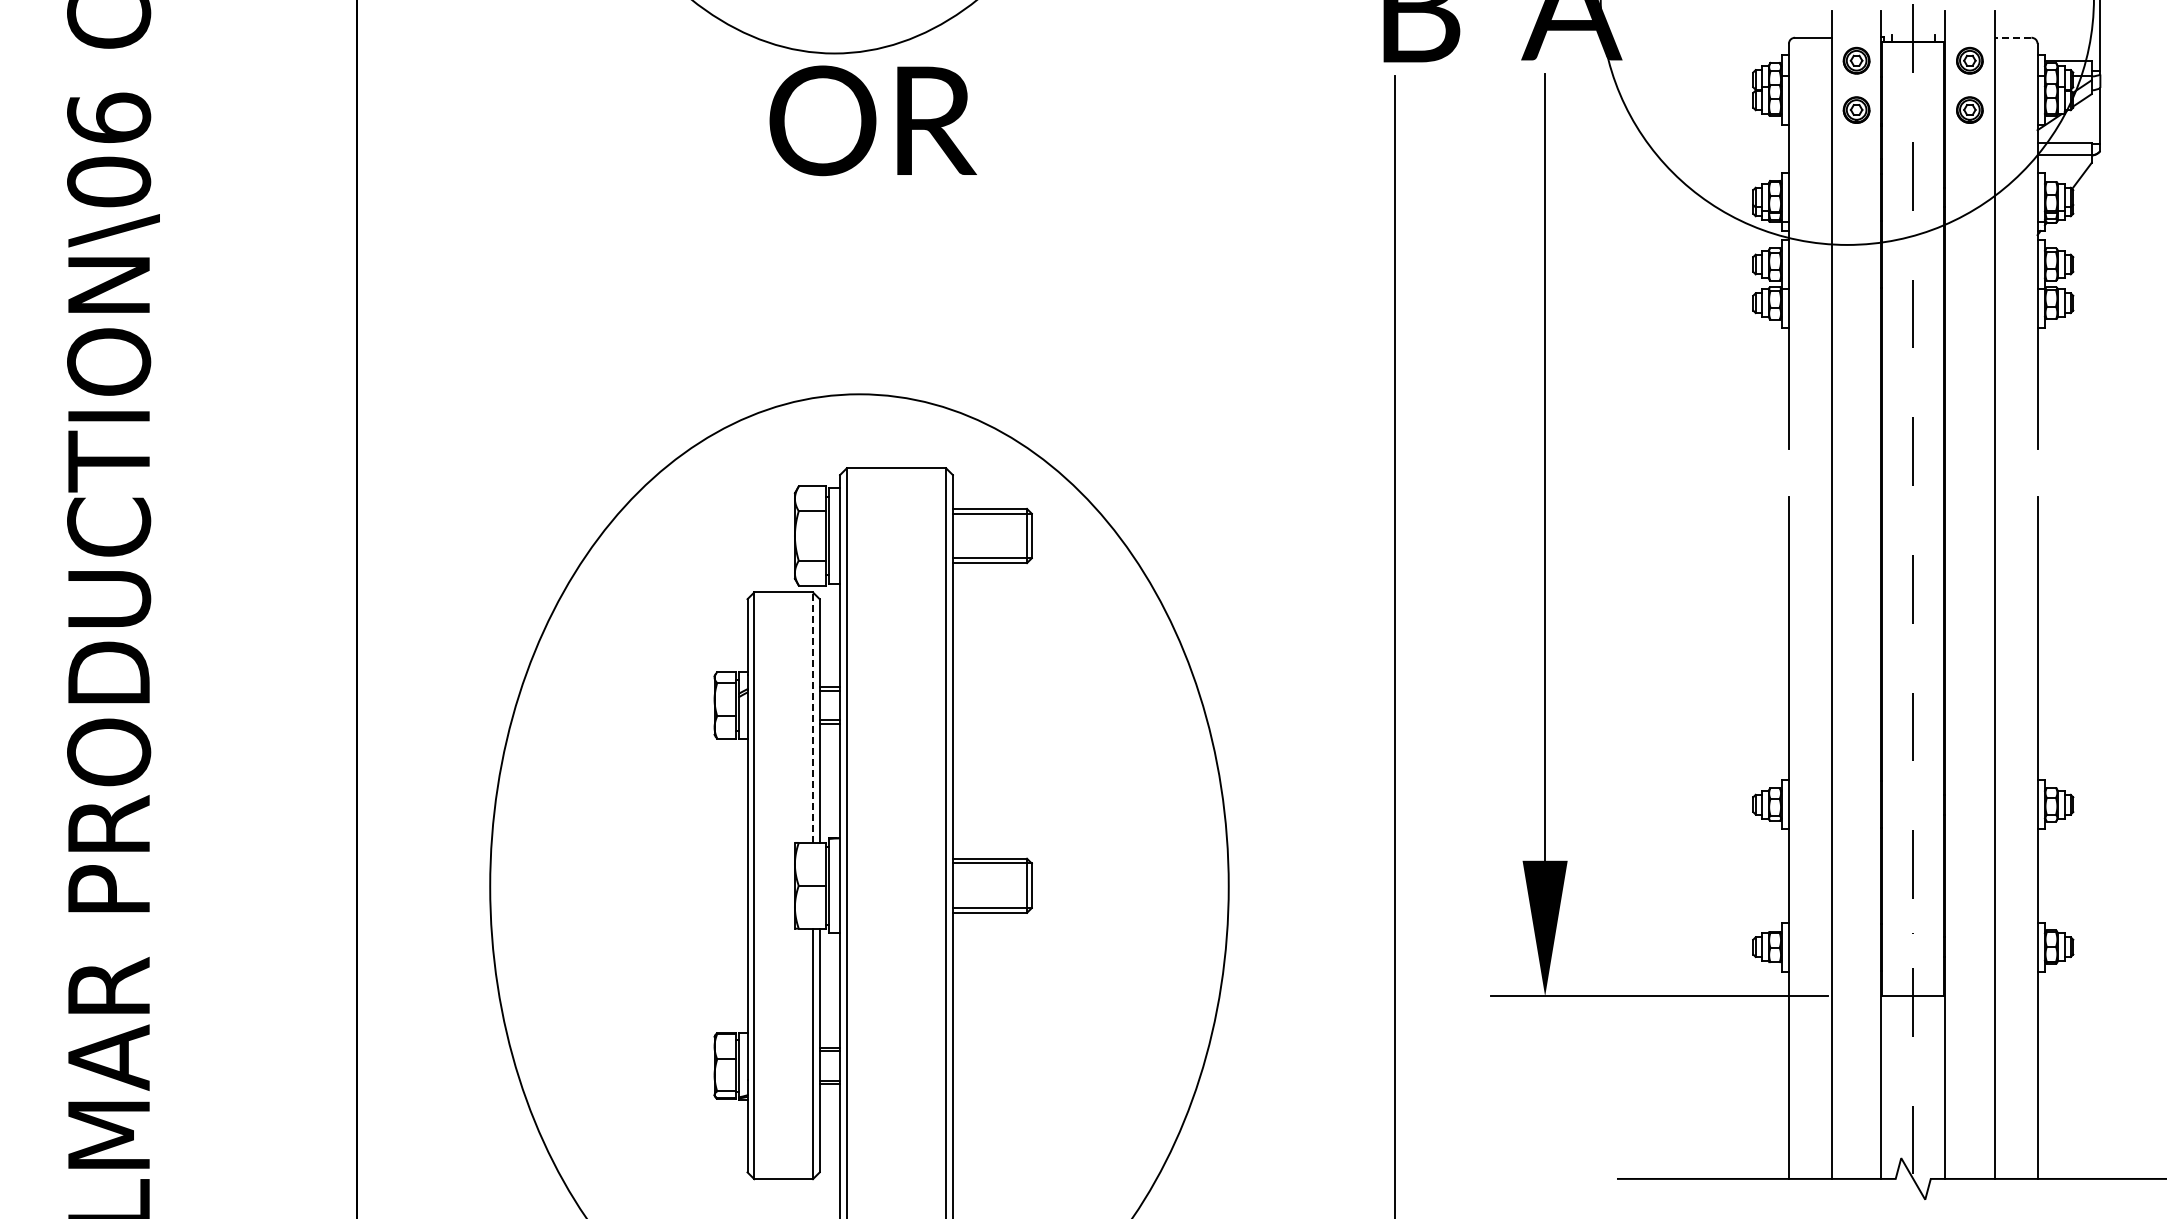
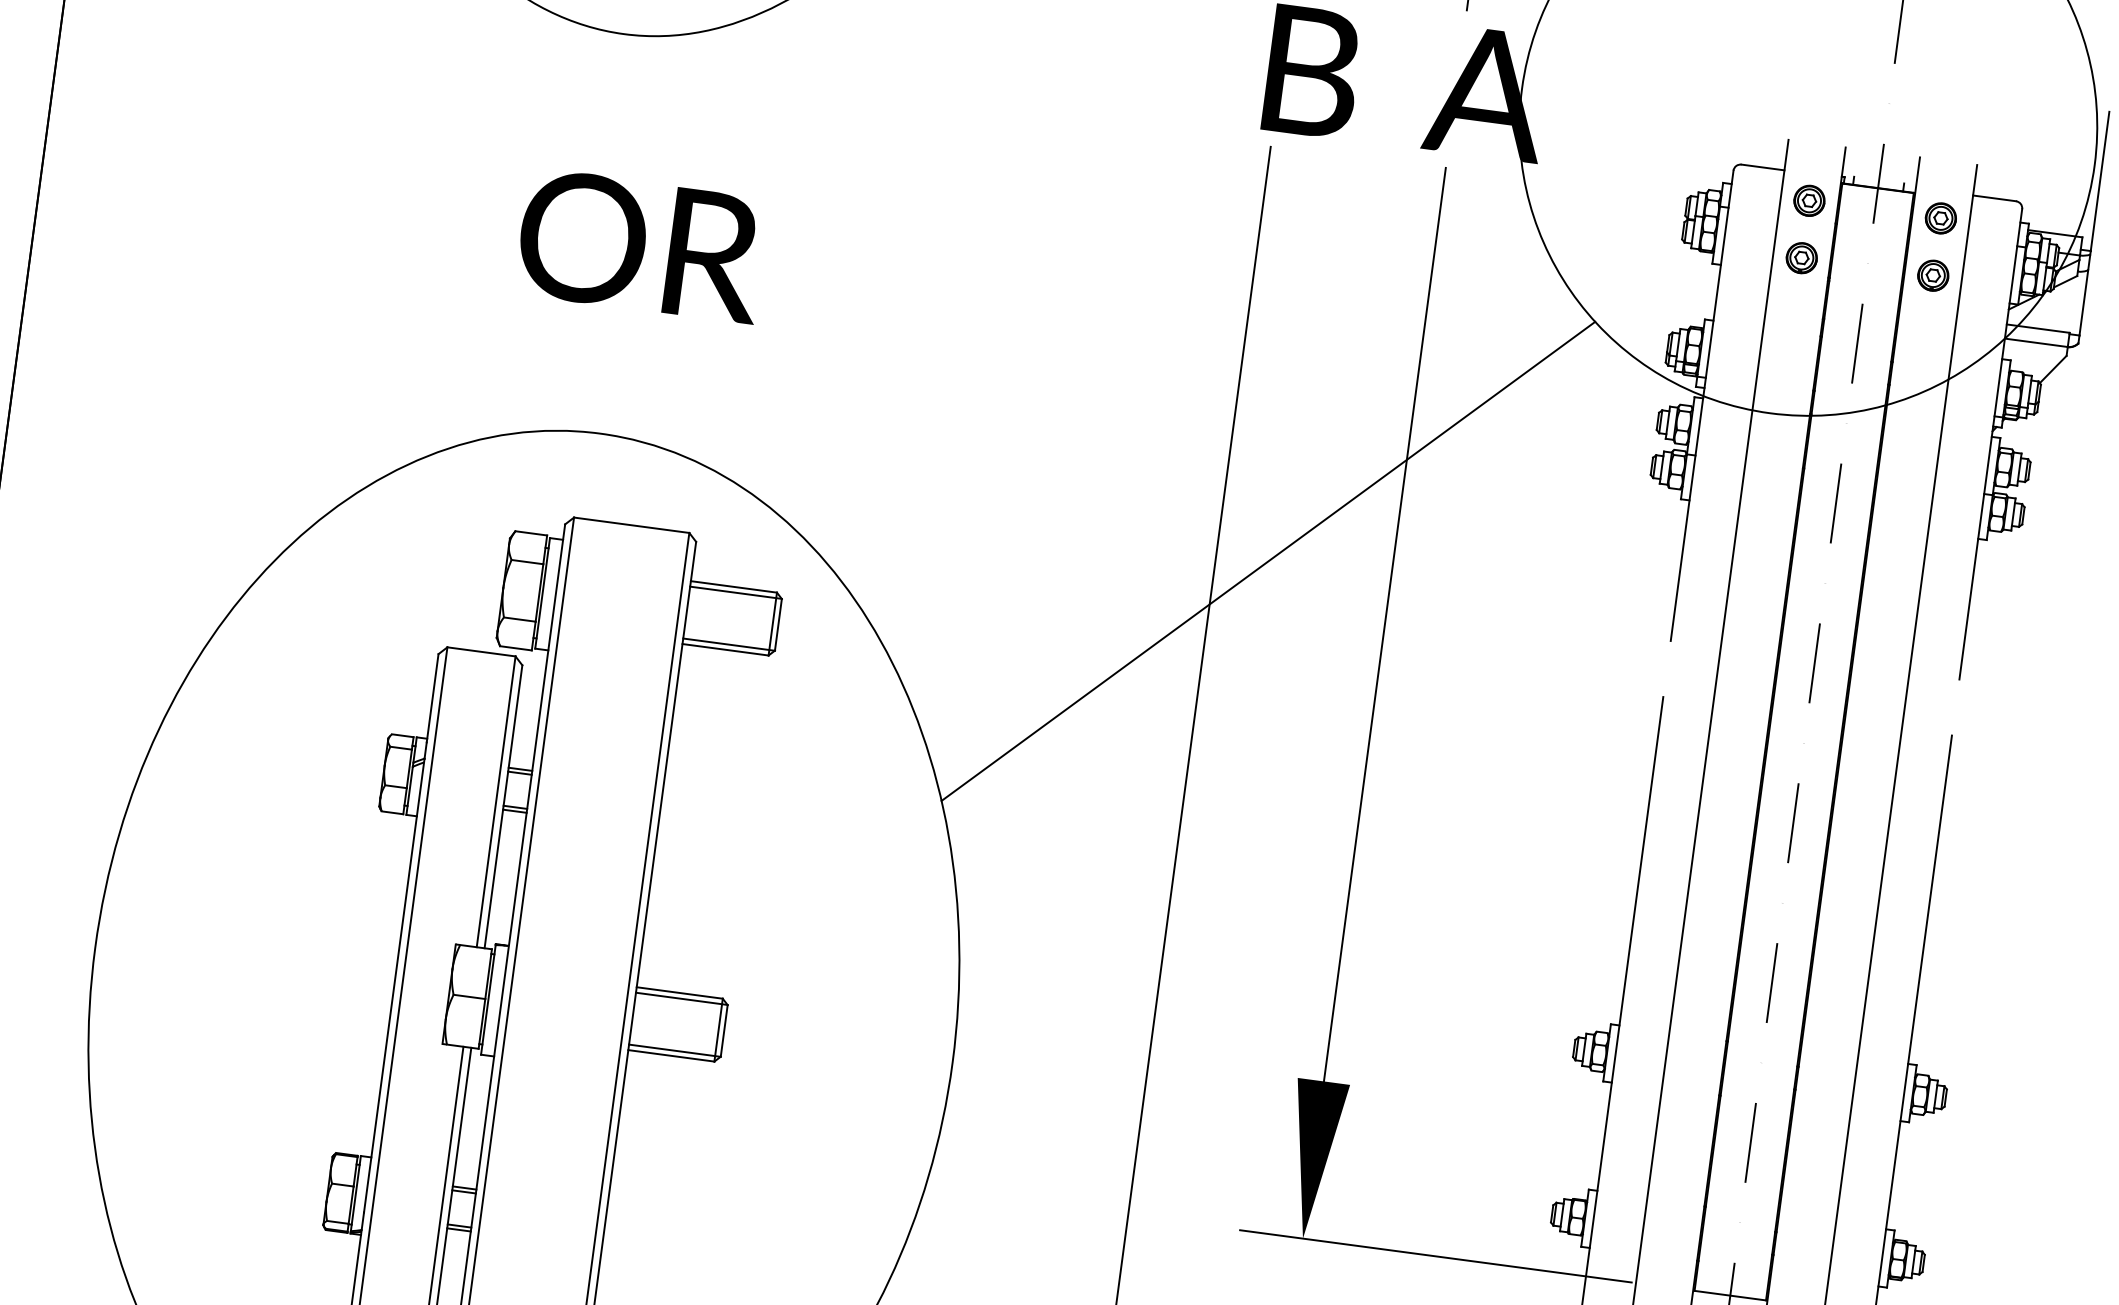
line: (2012, 37) -> (1994, 198), dashed -> solid
text: (872, 120) -> (640, 245), moved
line: (1438, 426) -> (1267, 560), added
line: (812, 717) -> (495, 801), dashed -> solid

